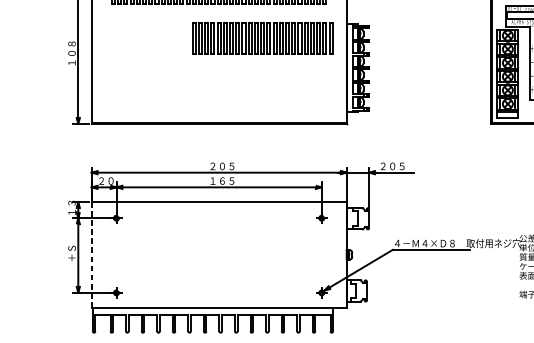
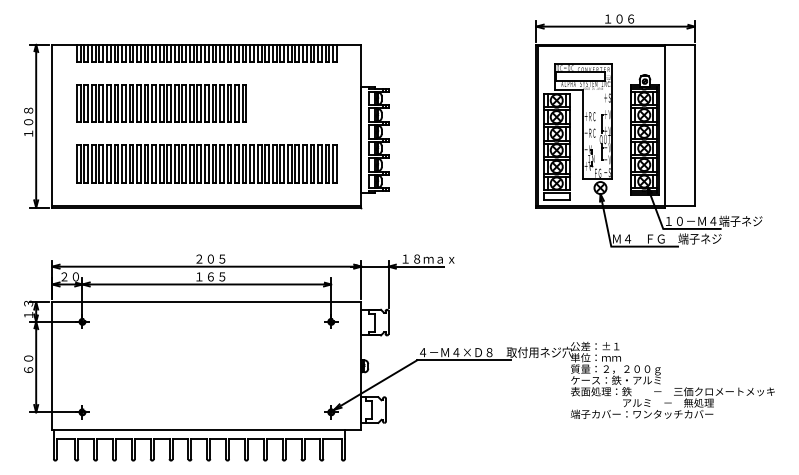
part: (262, 38) -> (161, 103), moved
part: (218, 87) -> (206, 163), added
text: (402, 165) -> (428, 258), ２０５ -> １８ｍａｘ
text: (71, 253) -> (28, 364), ＋Ｓ -> ６０
line: (91, 255) -> (52, 366), dashed -> solid

